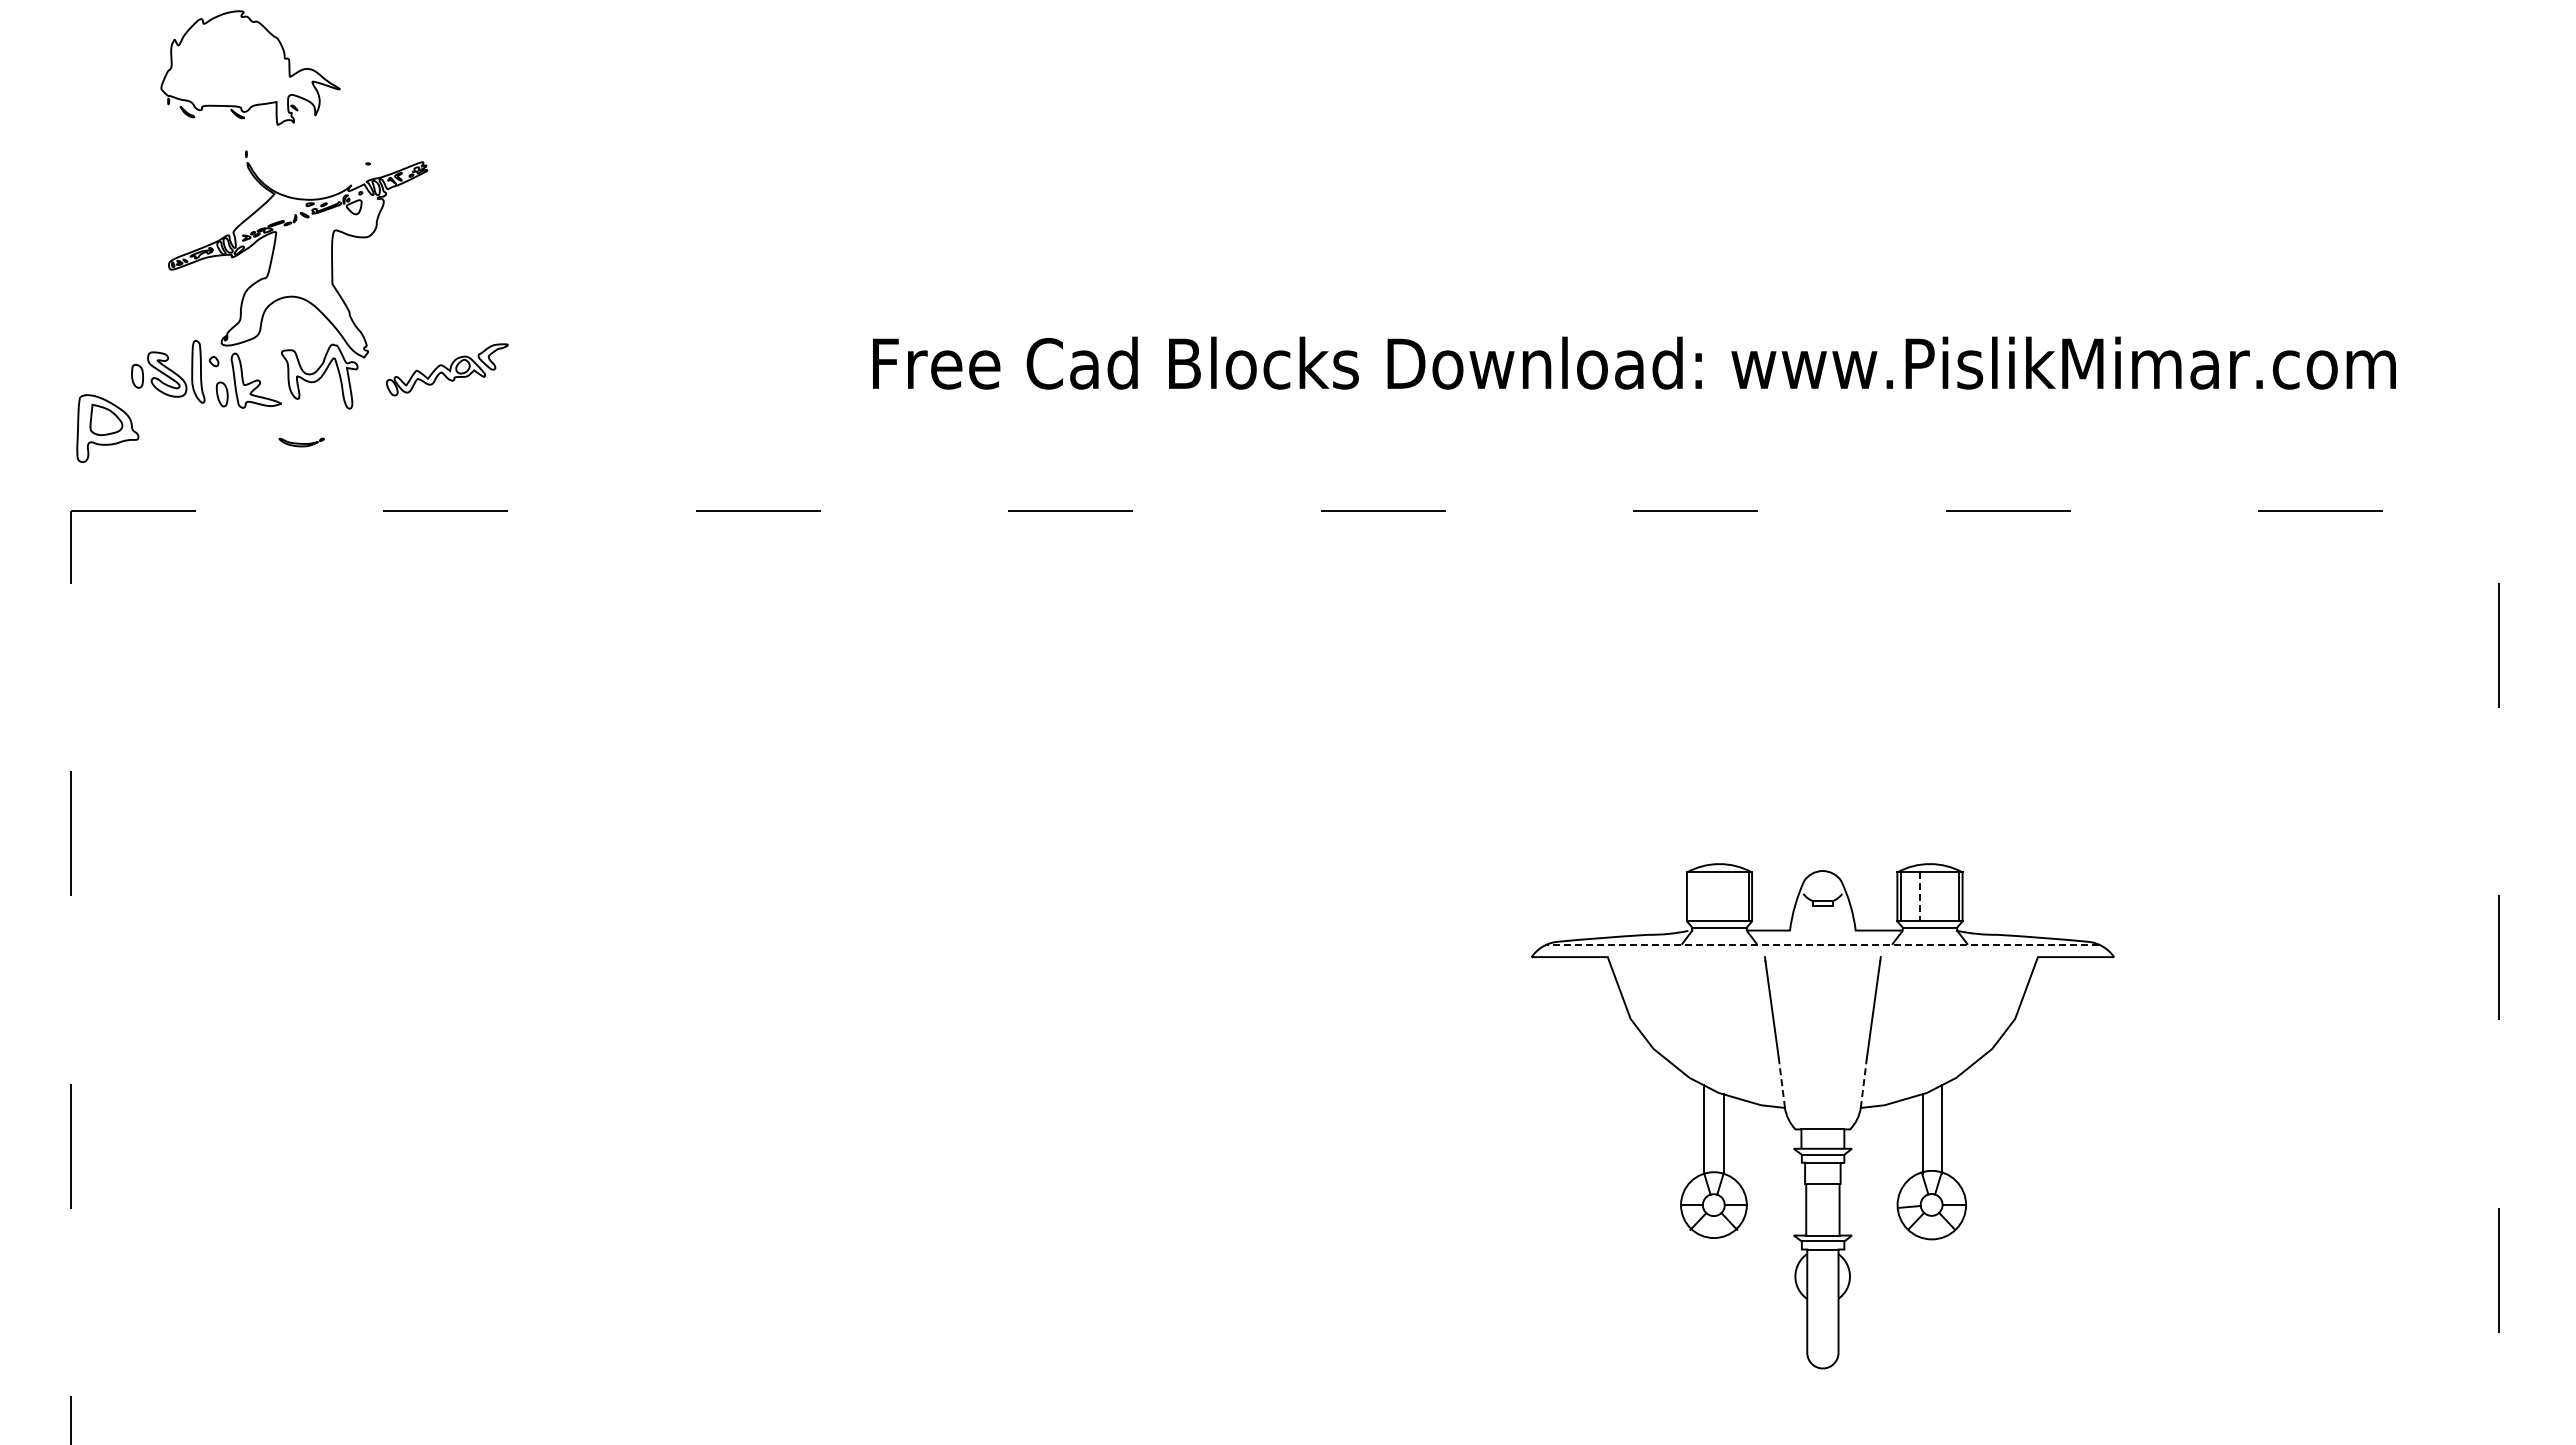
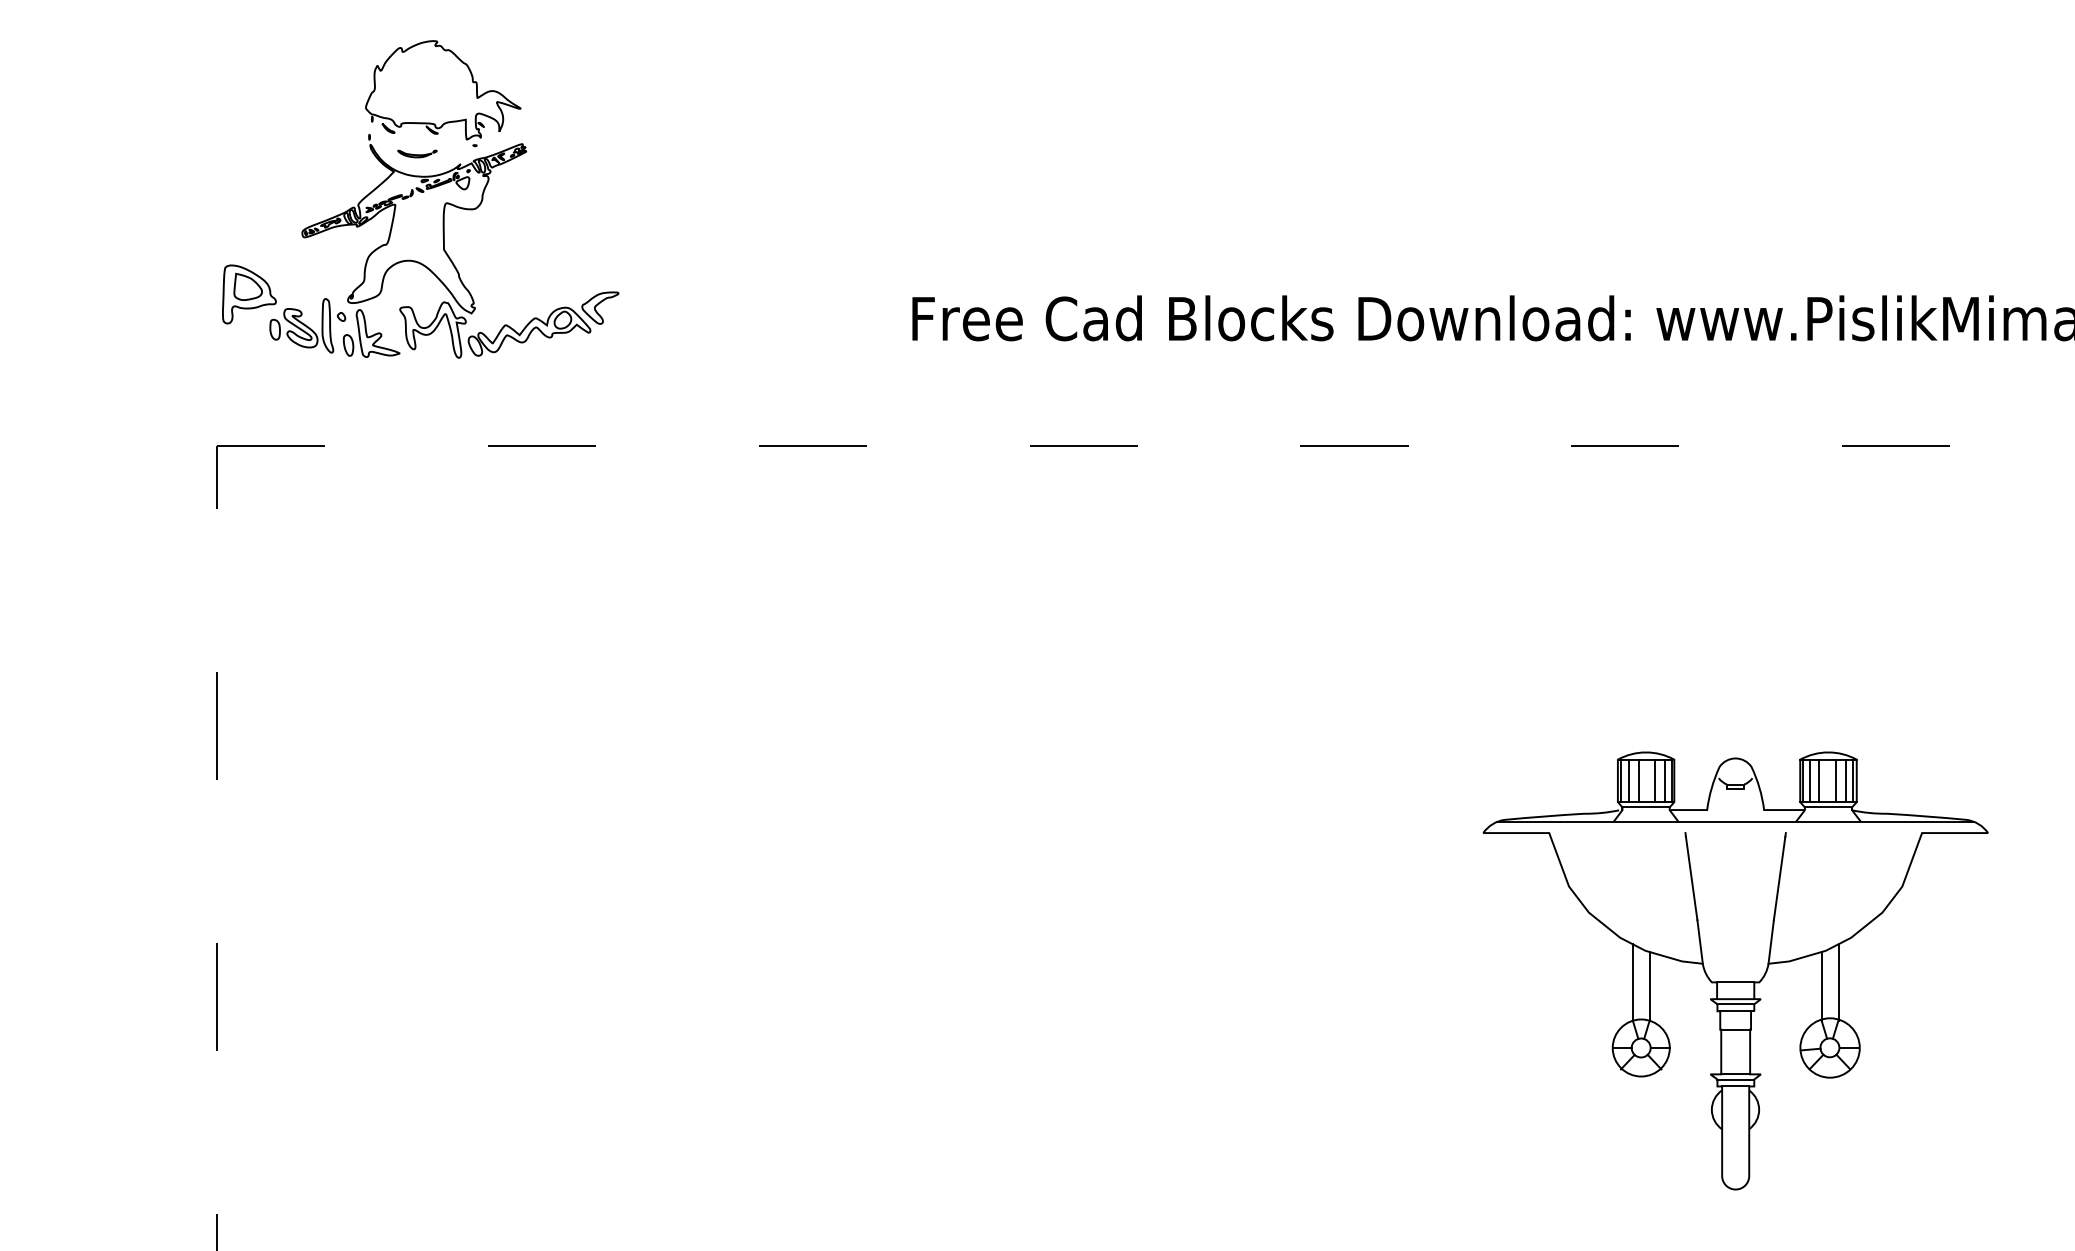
part: (250, 67) -> (443, 89), moved
part: (447, 369) -> (543, 323), size x1.43
part: (107, 428) -> (249, 294), moved
part: (301, 442) -> (417, 153), moved
line: (1690, 896) -> (1620, 780), added
line: (1699, 896) -> (1628, 780), added
line: (1711, 896) -> (1639, 780), added
line: (1729, 896) -> (1654, 780), added
line: (1740, 896) -> (1664, 780), added
line: (1908, 896) -> (1809, 780), added
line: (1938, 896) -> (1835, 780), added
line: (1949, 896) -> (1845, 780), added
line: (1919, 897) -> (1819, 781), dashed -> solid
line: (1822, 944) -> (1735, 822), dashed -> solid
line: (1781, 1082) -> (1699, 941), dashed -> solid
line: (1863, 1082) -> (1770, 941), dashed -> solid

